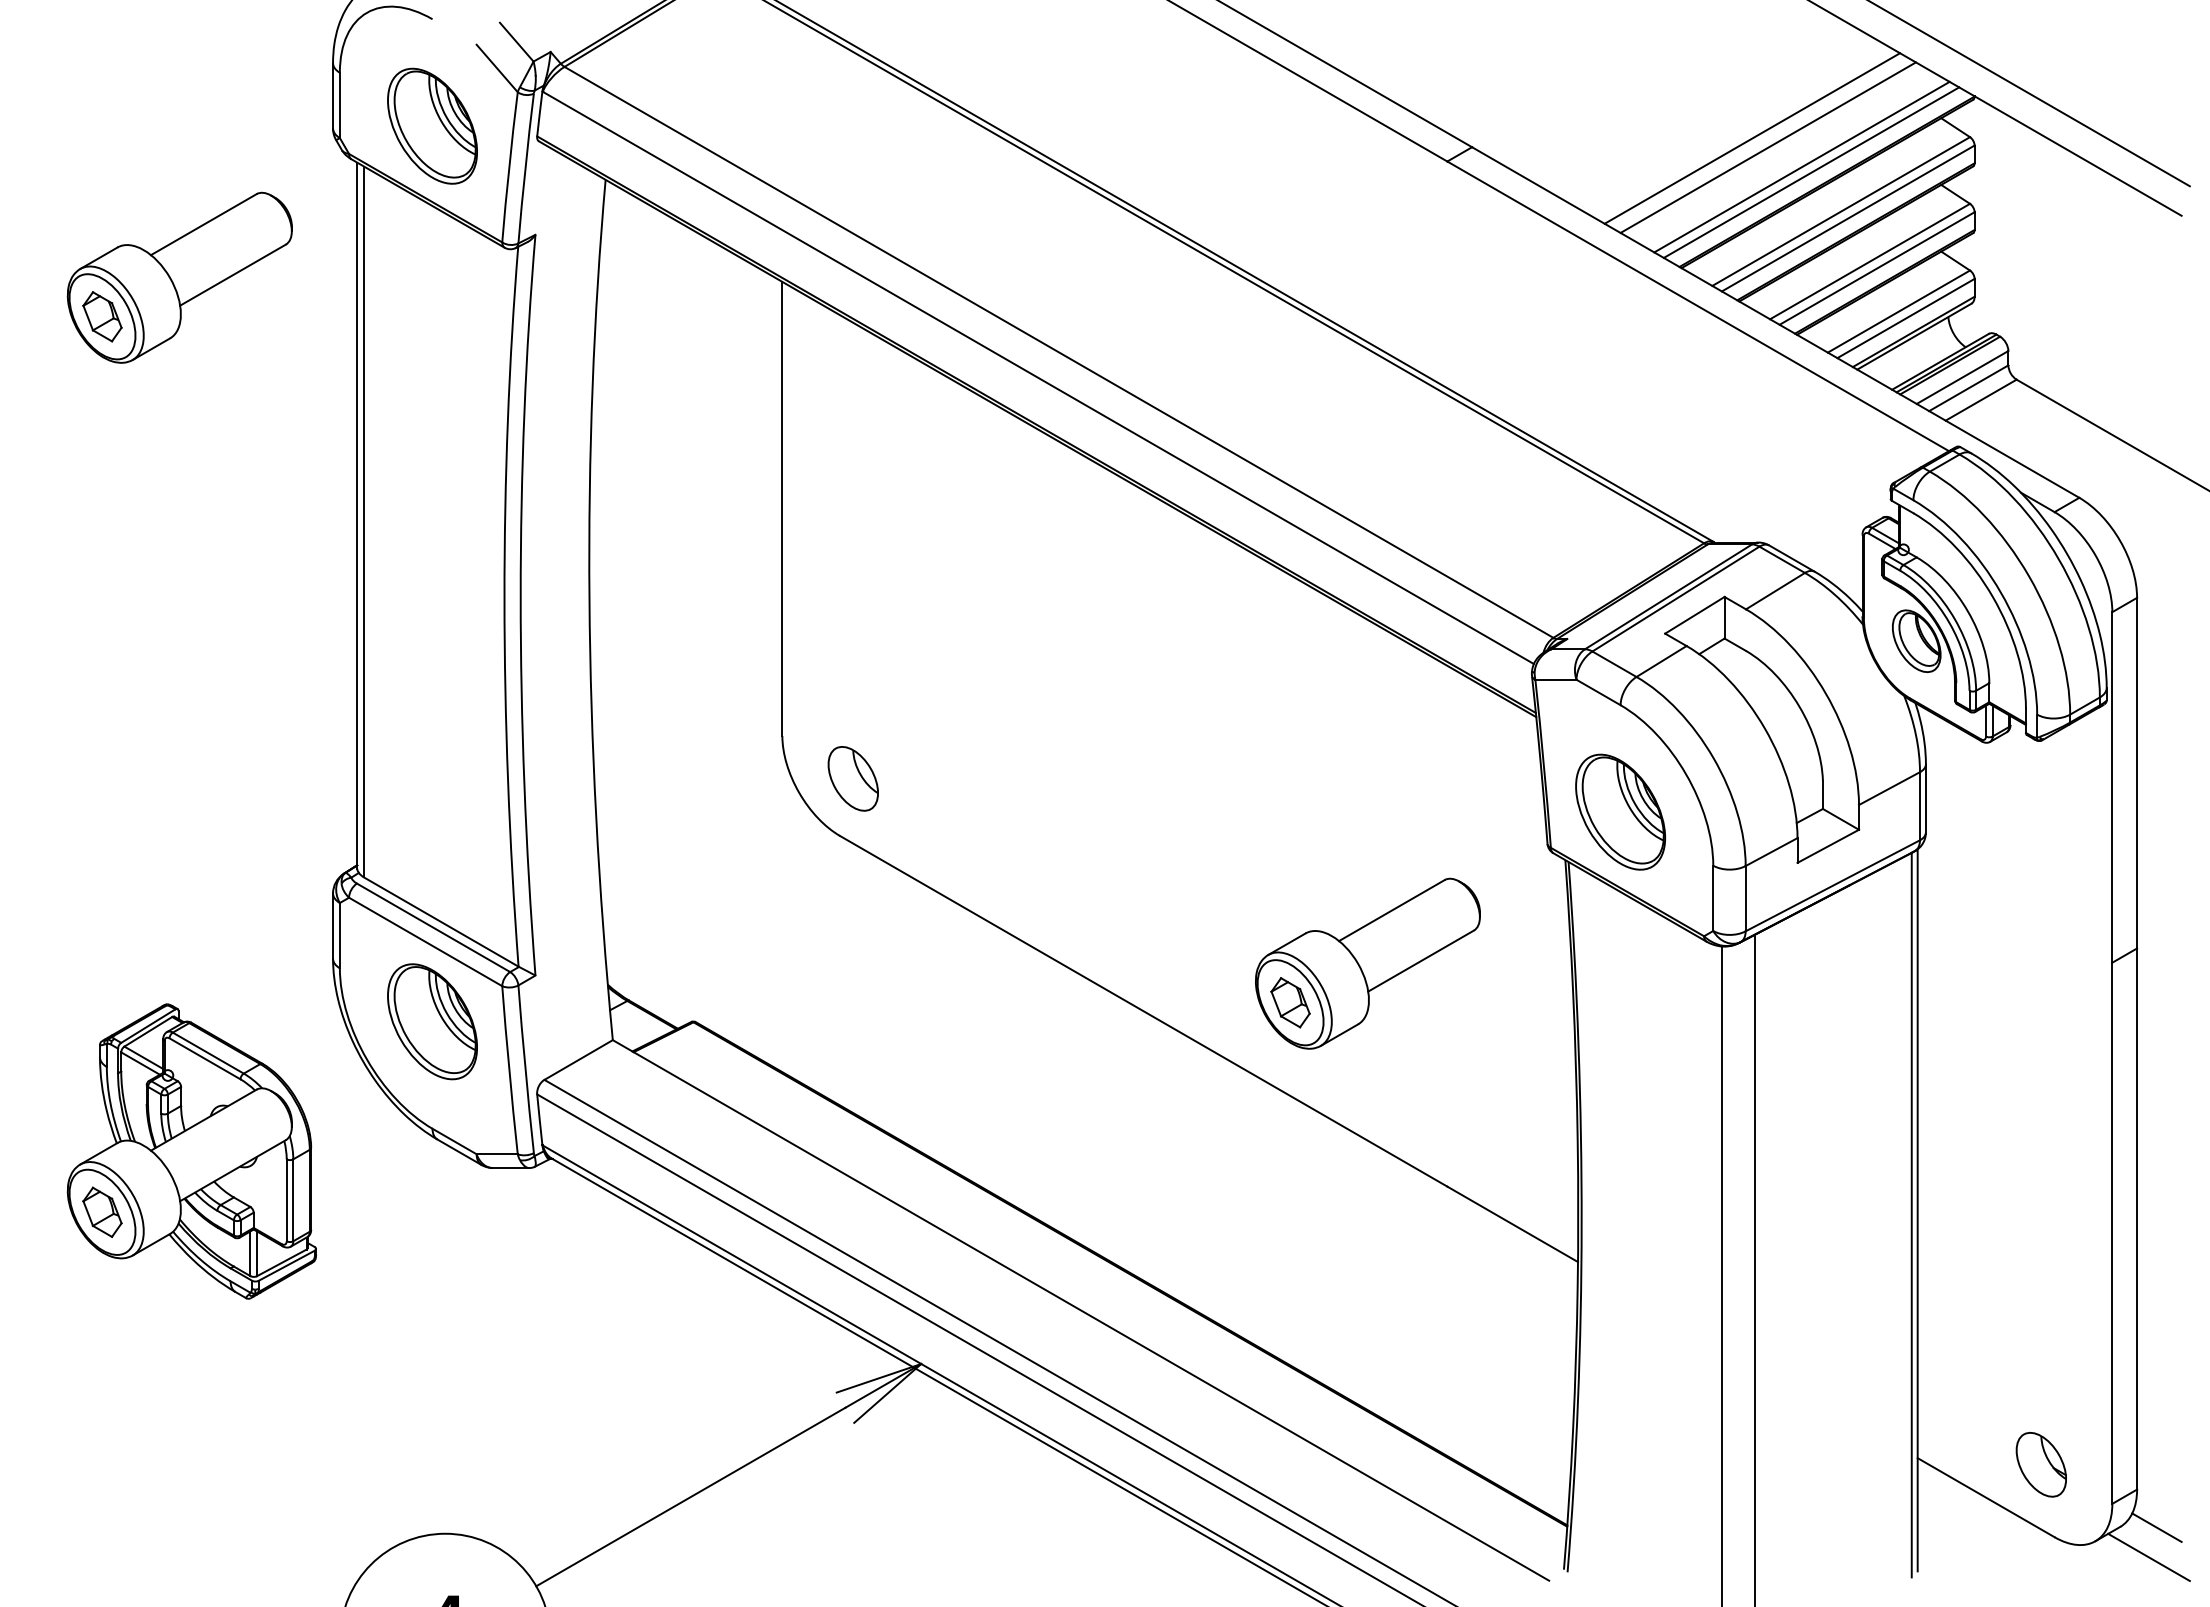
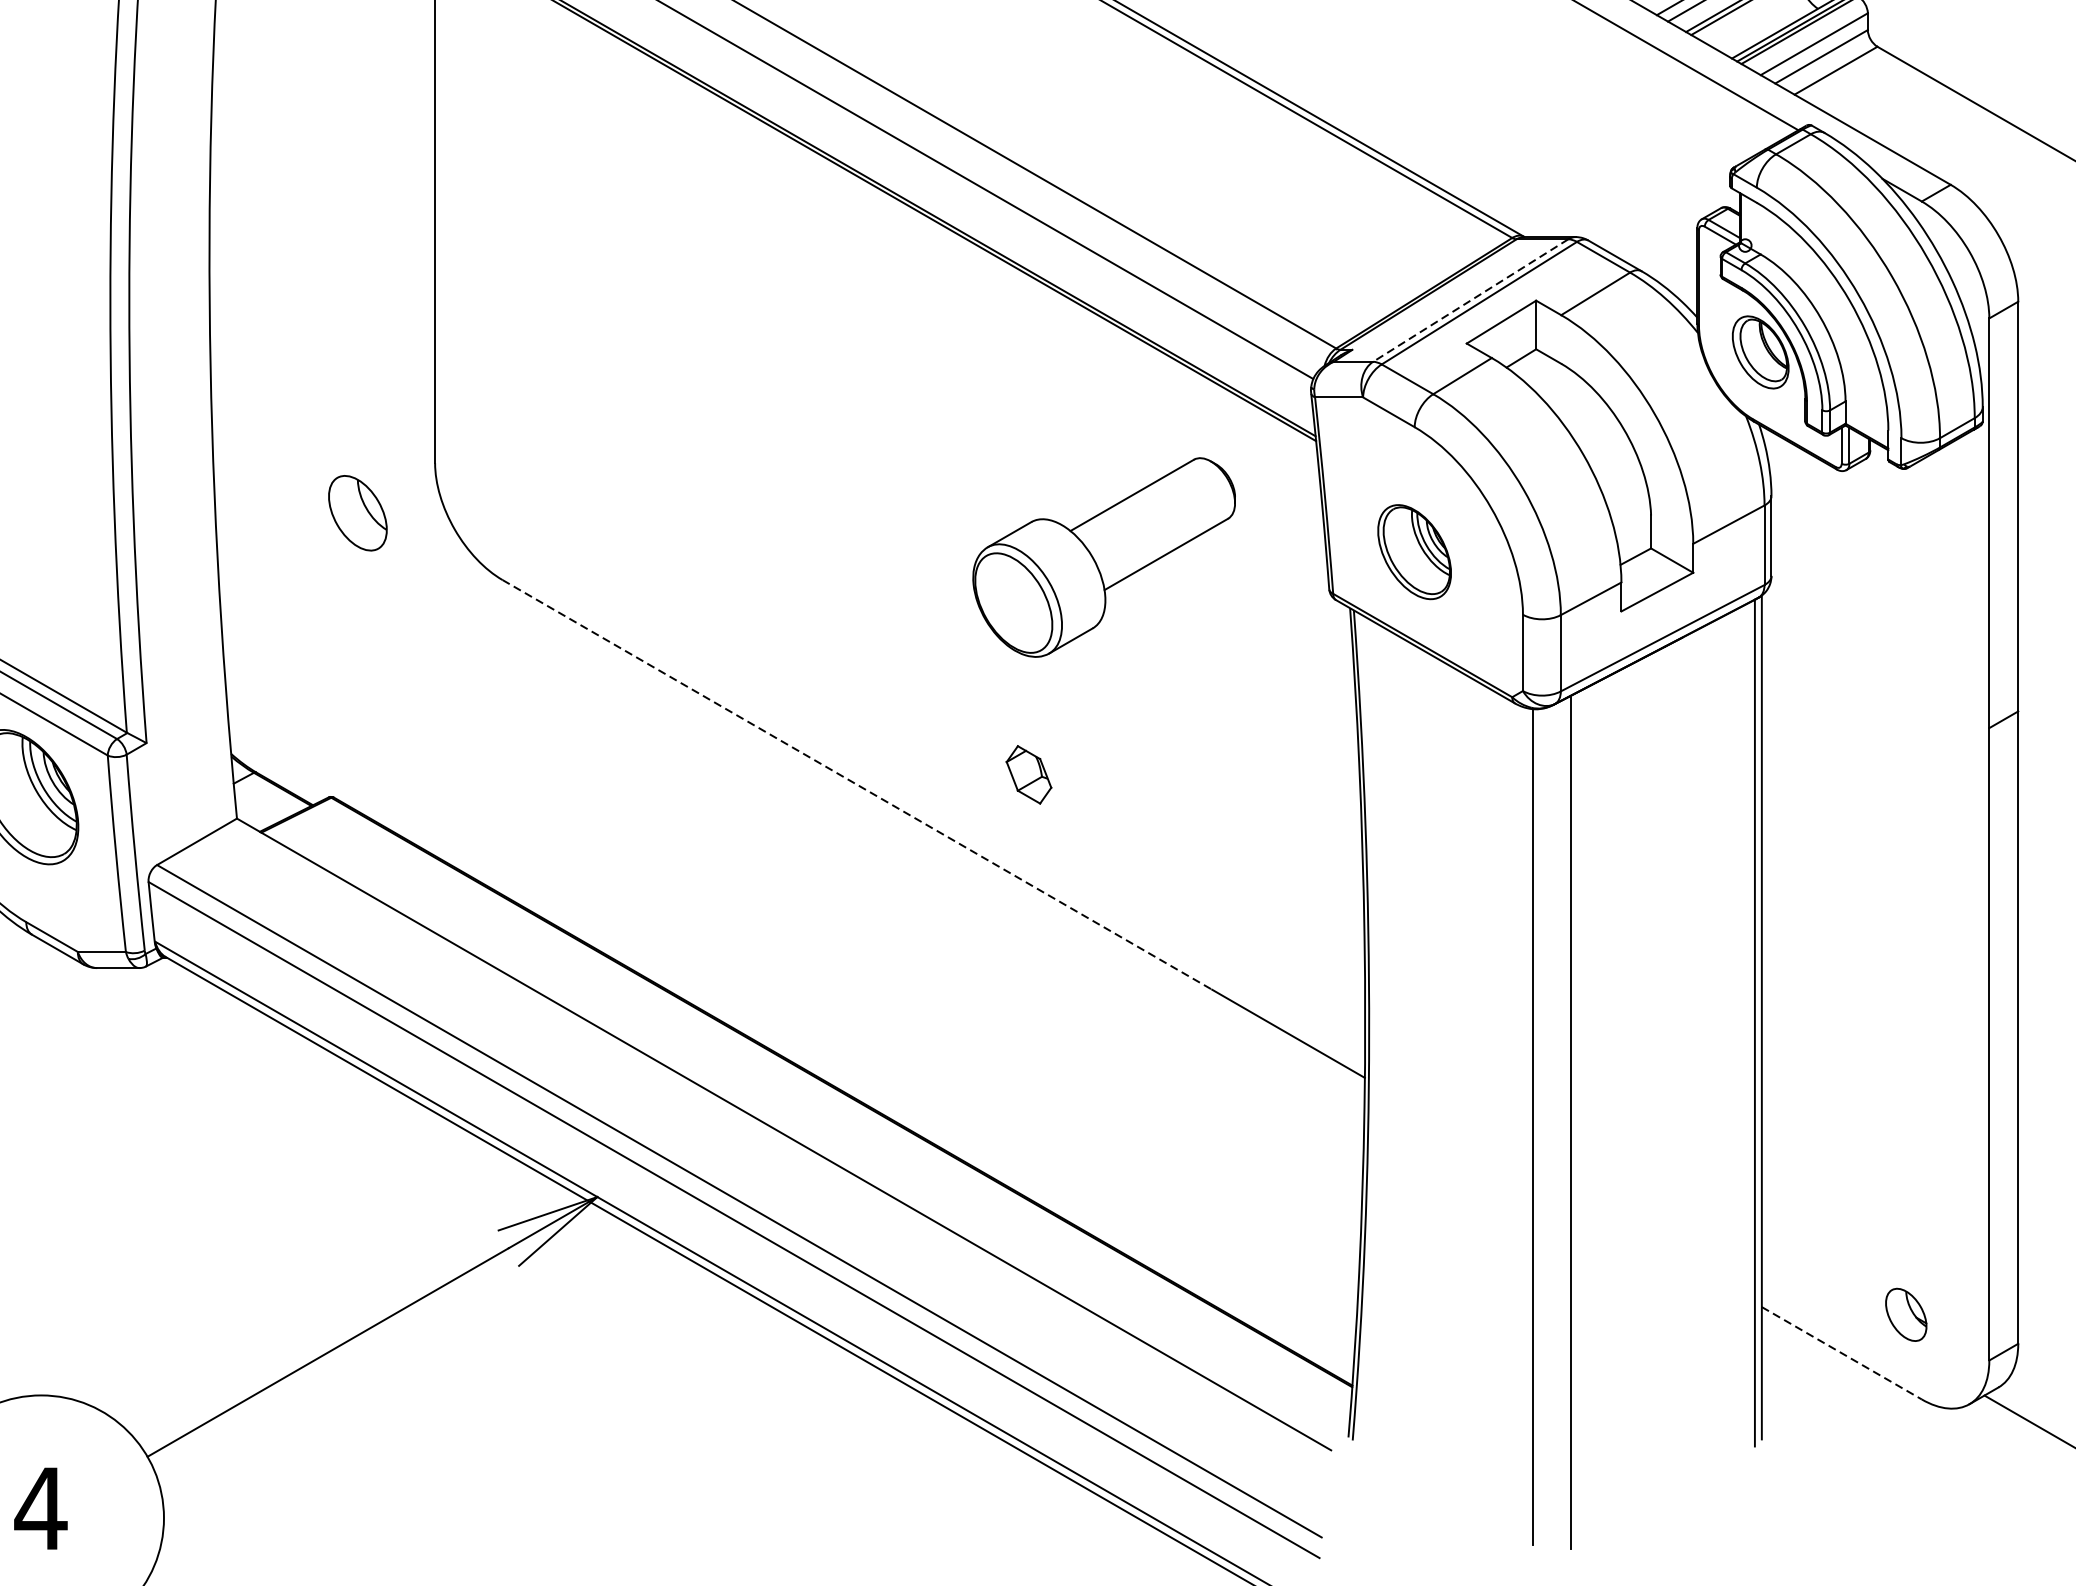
line: (1668, 596) -> (1470, 300), solid -> dashed
part: (852, 778) -> (356, 512), moved
part: (1620, 811) -> (1414, 551), size x0.7
part: (1367, 963) -> (1103, 557), moved
line: (1143, 1011) -> (857, 785), solid -> dashed
part: (2040, 1464) -> (1905, 1314), size x0.7
line: (1986, 1497) -> (1842, 1353), solid -> dashed
line: (2156, 1527) -> (2040, 1388), removed

